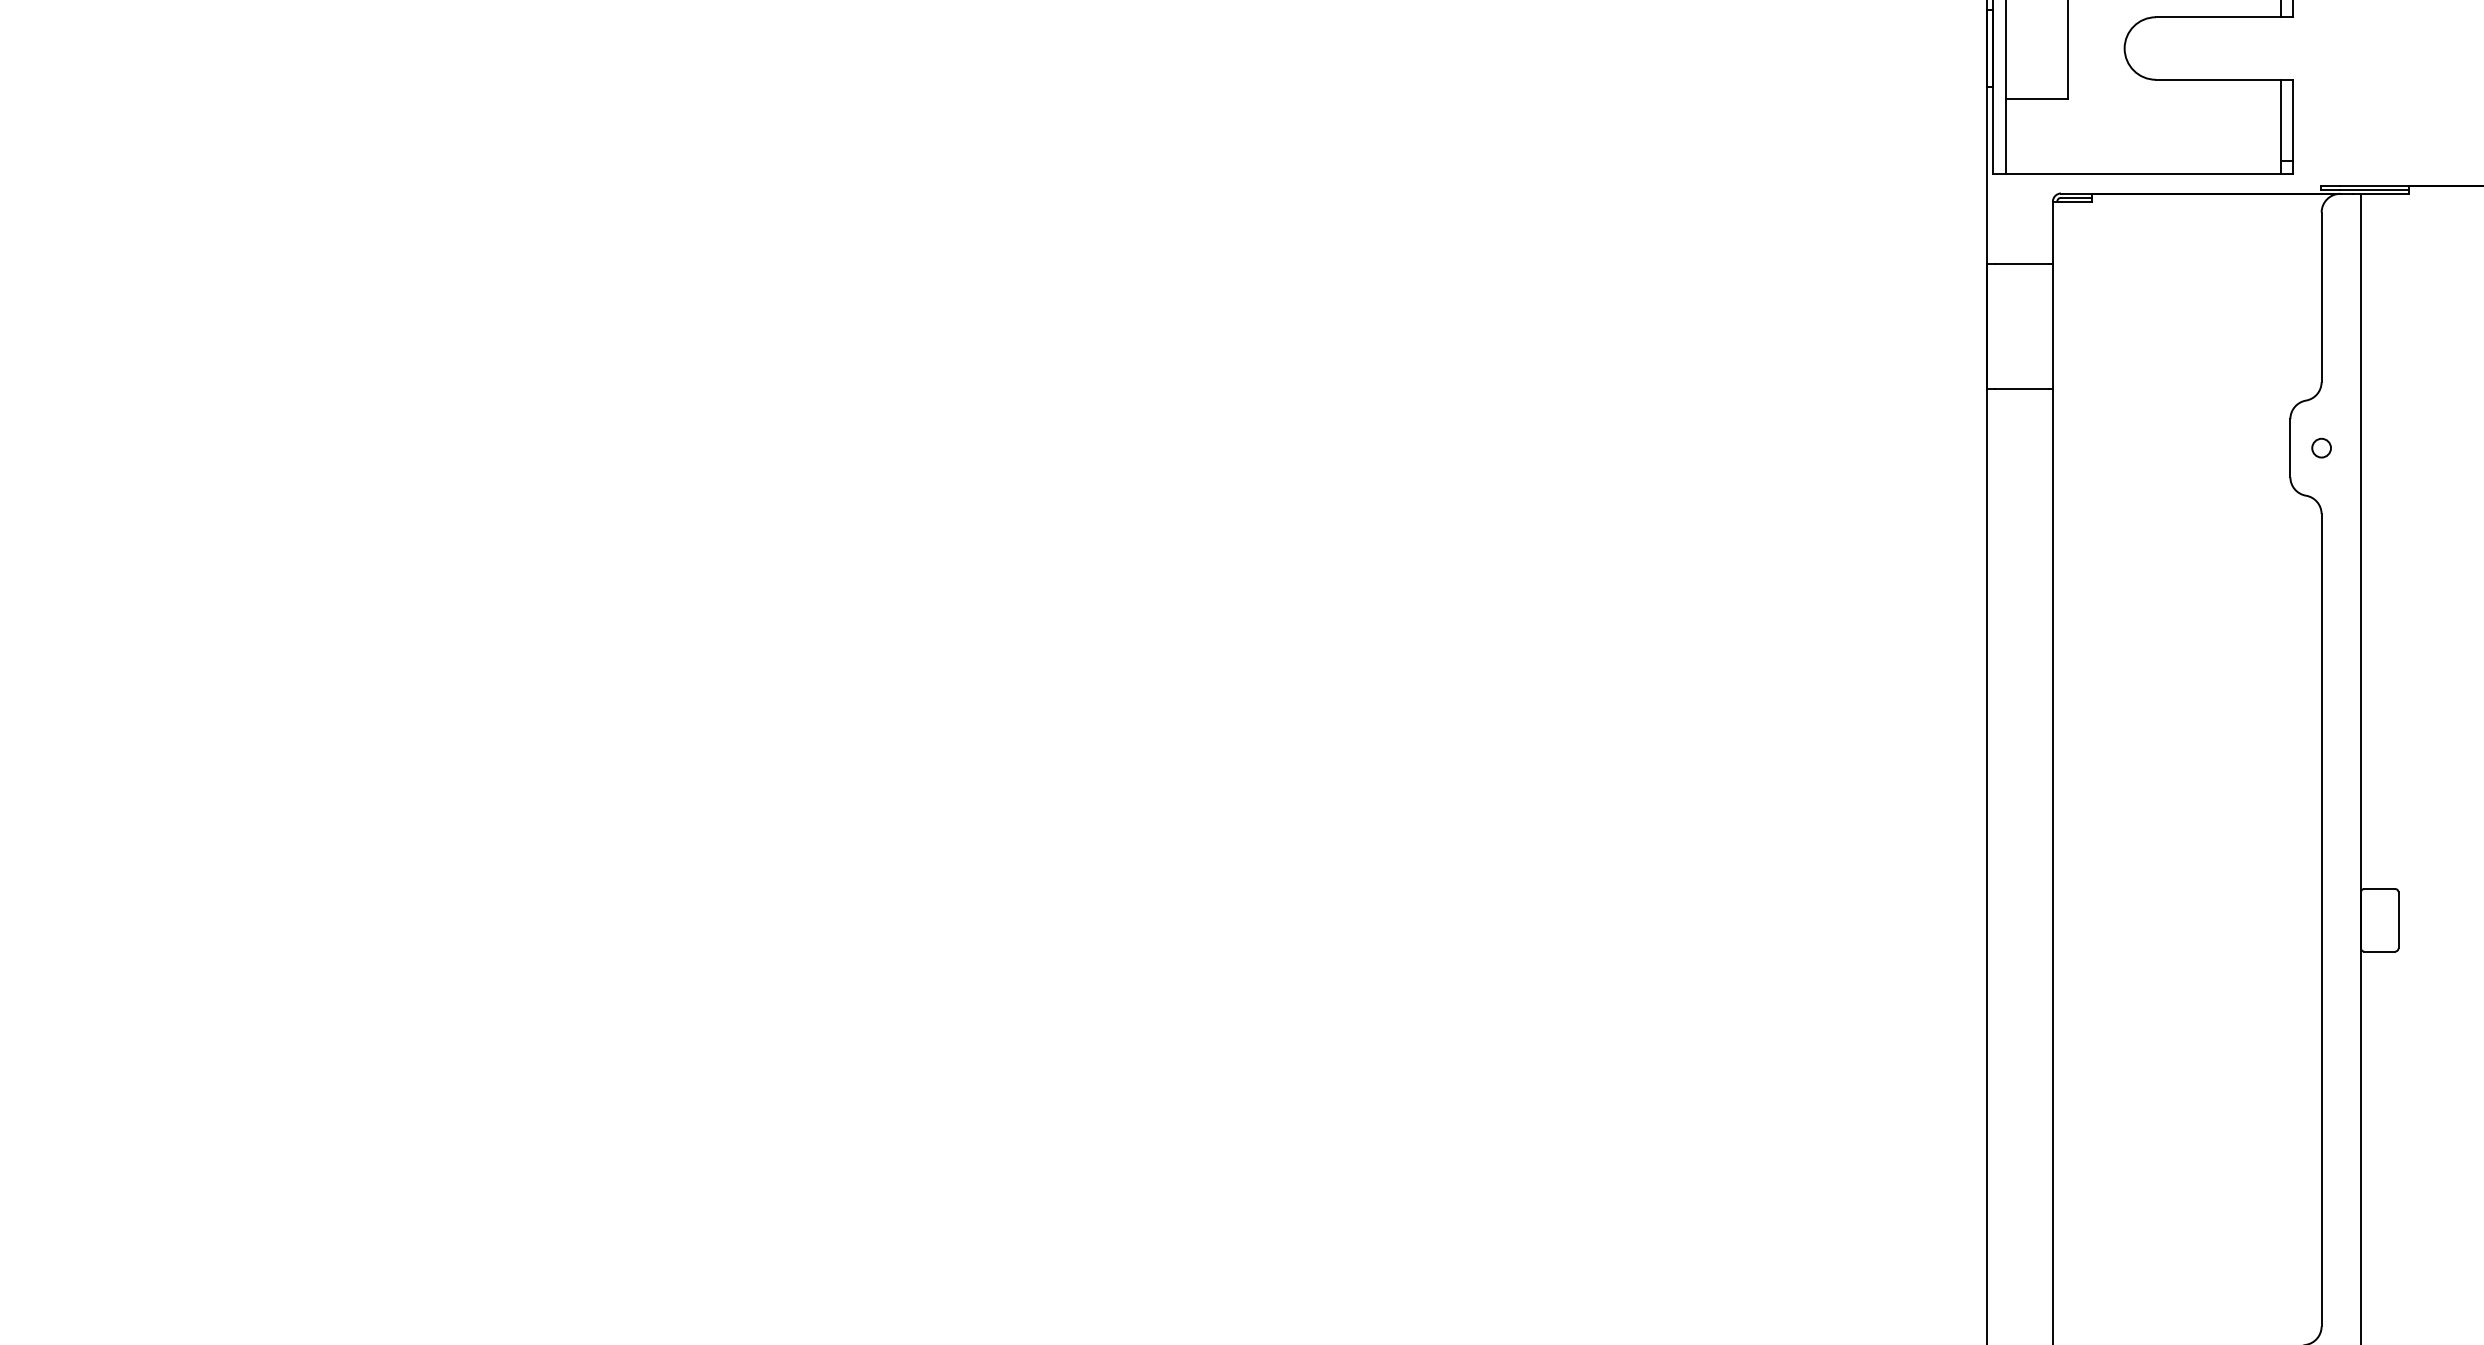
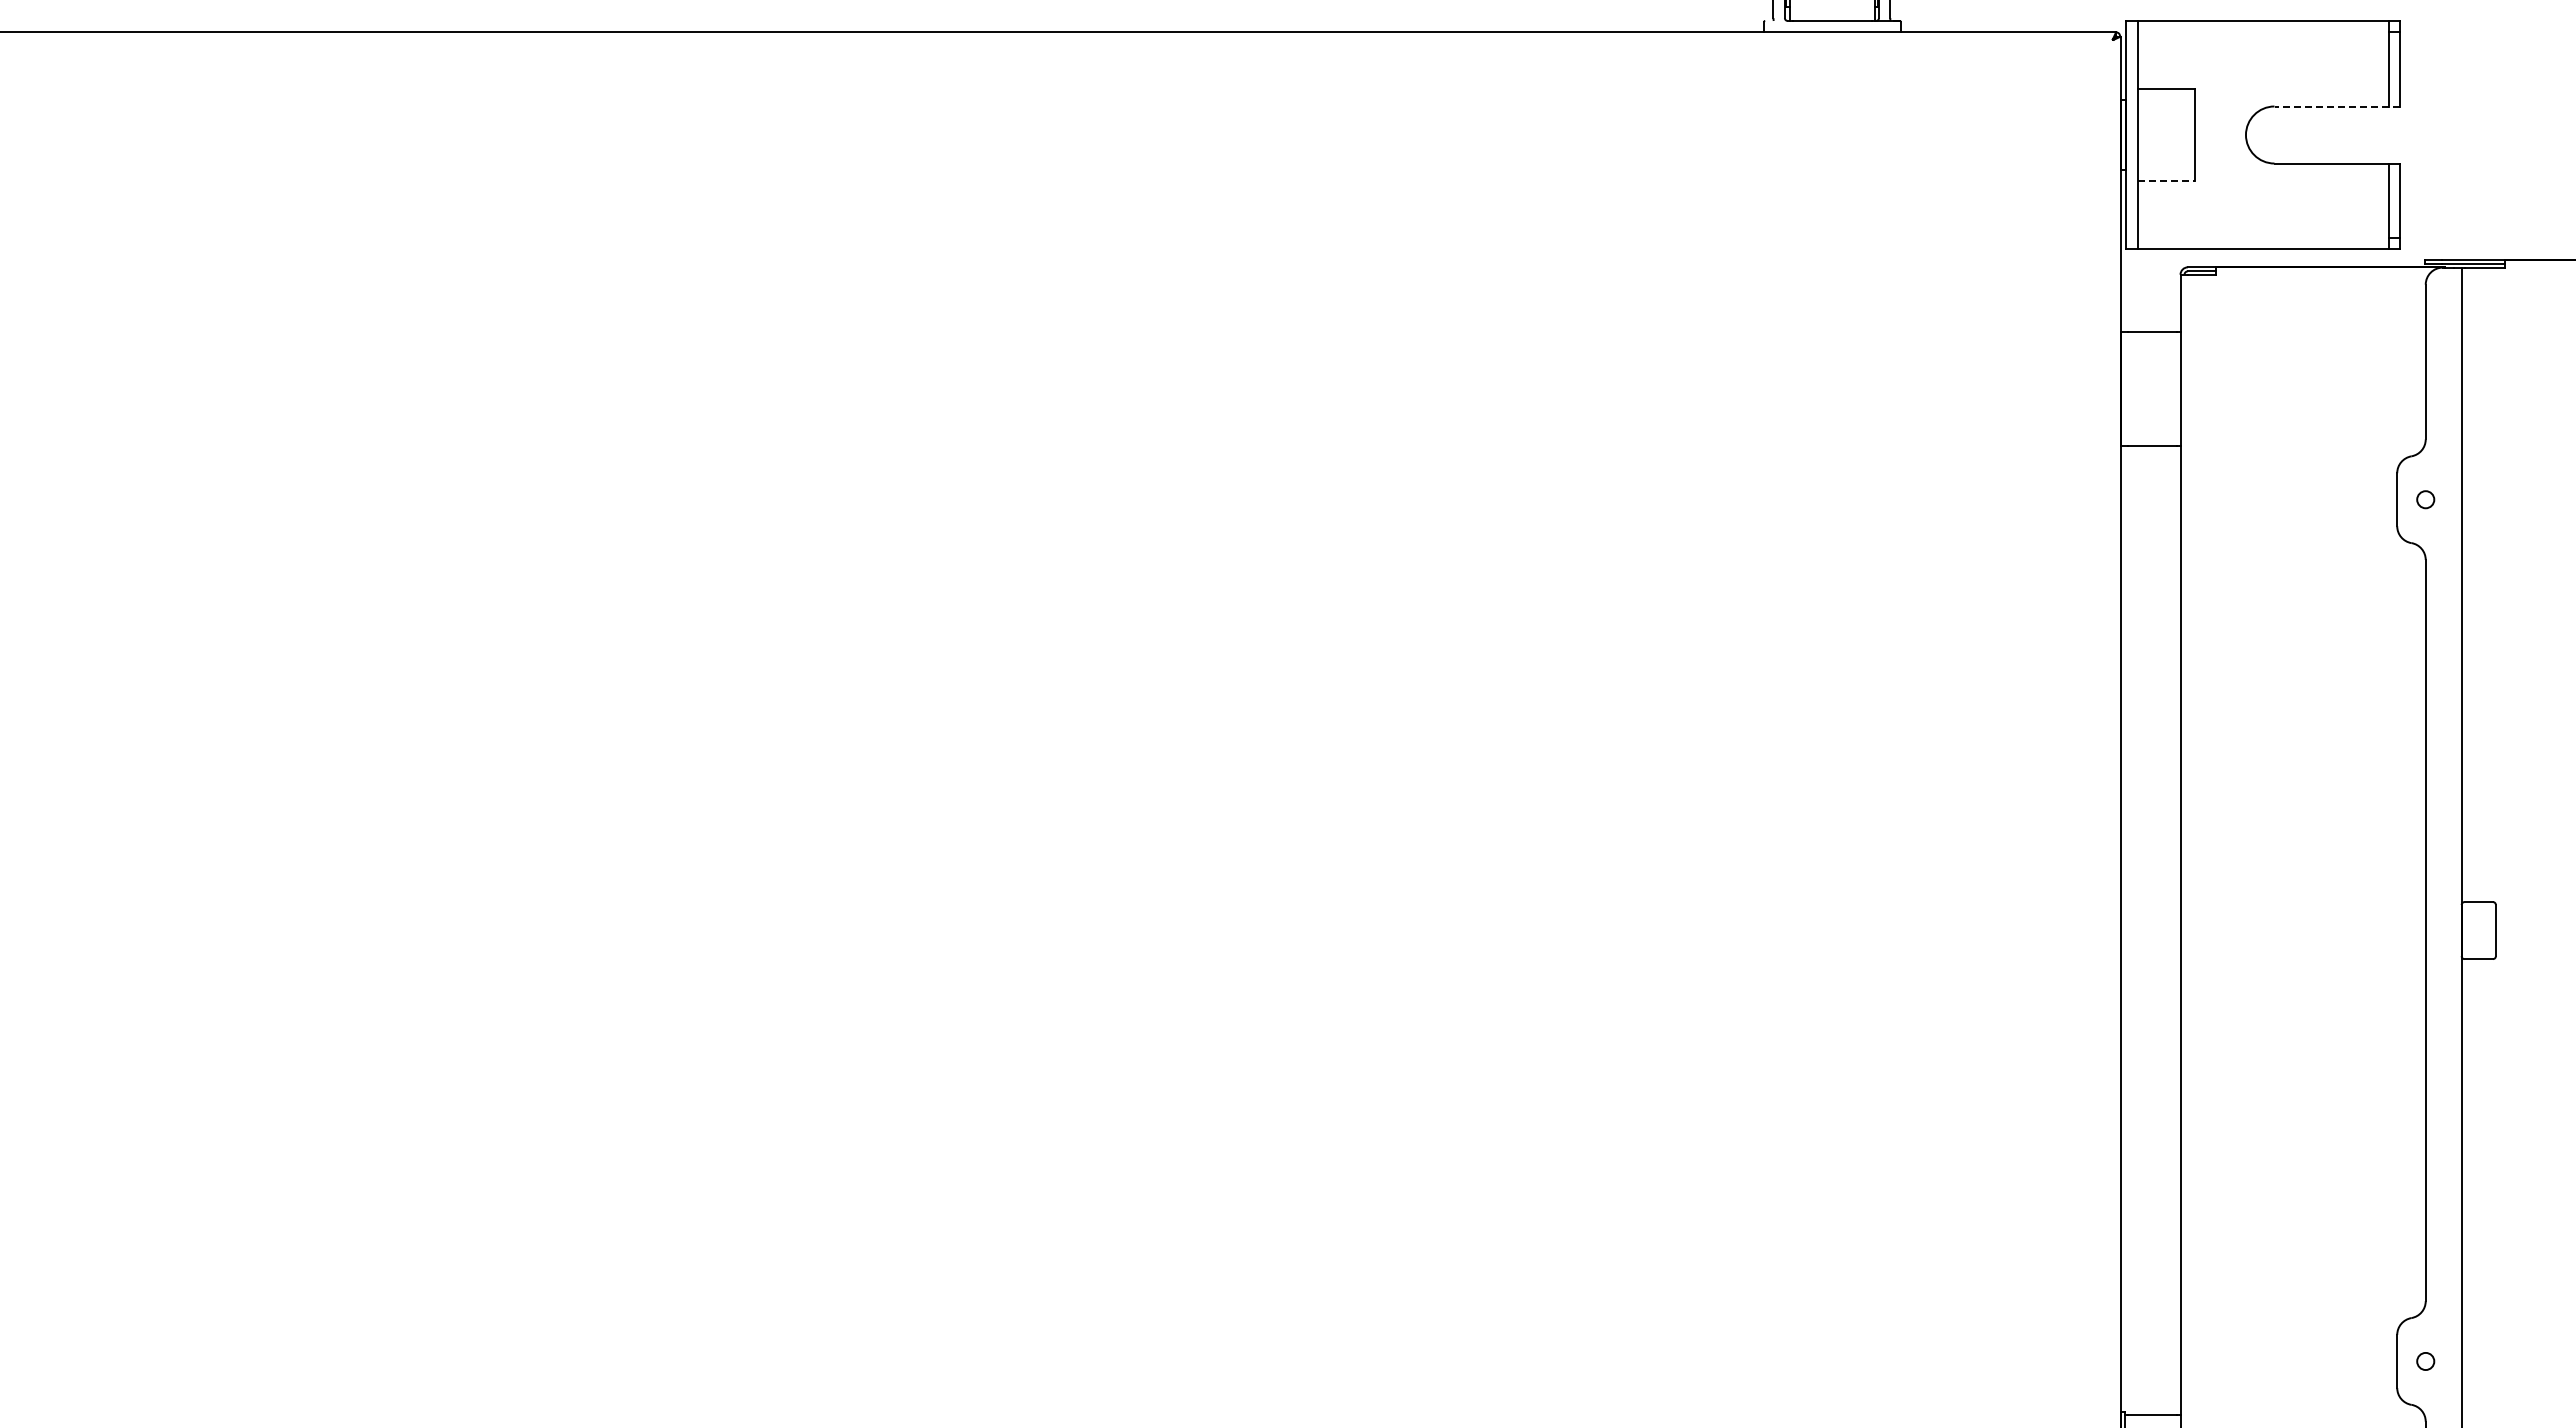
line: (2224, 17) -> (2337, 106), solid -> dashed
line: (2037, 98) -> (2166, 180), solid -> dashed

